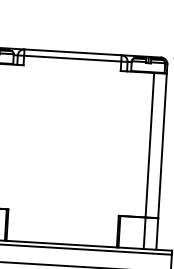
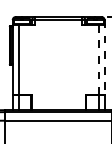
line: (162, 141) -> (104, 57), solid -> dashed
line: (149, 144) -> (98, 59), solid -> dashed

